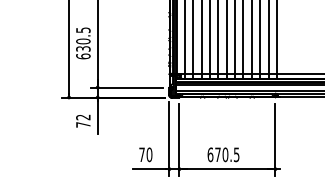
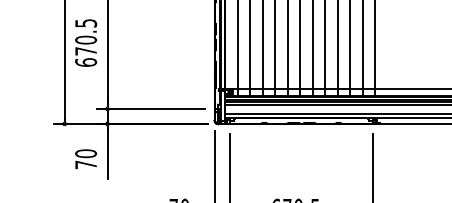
text: (83, 48) -> (86, 50), 630.5 -> 670.5
text: (83, 117) -> (86, 153), 72 -> 70

